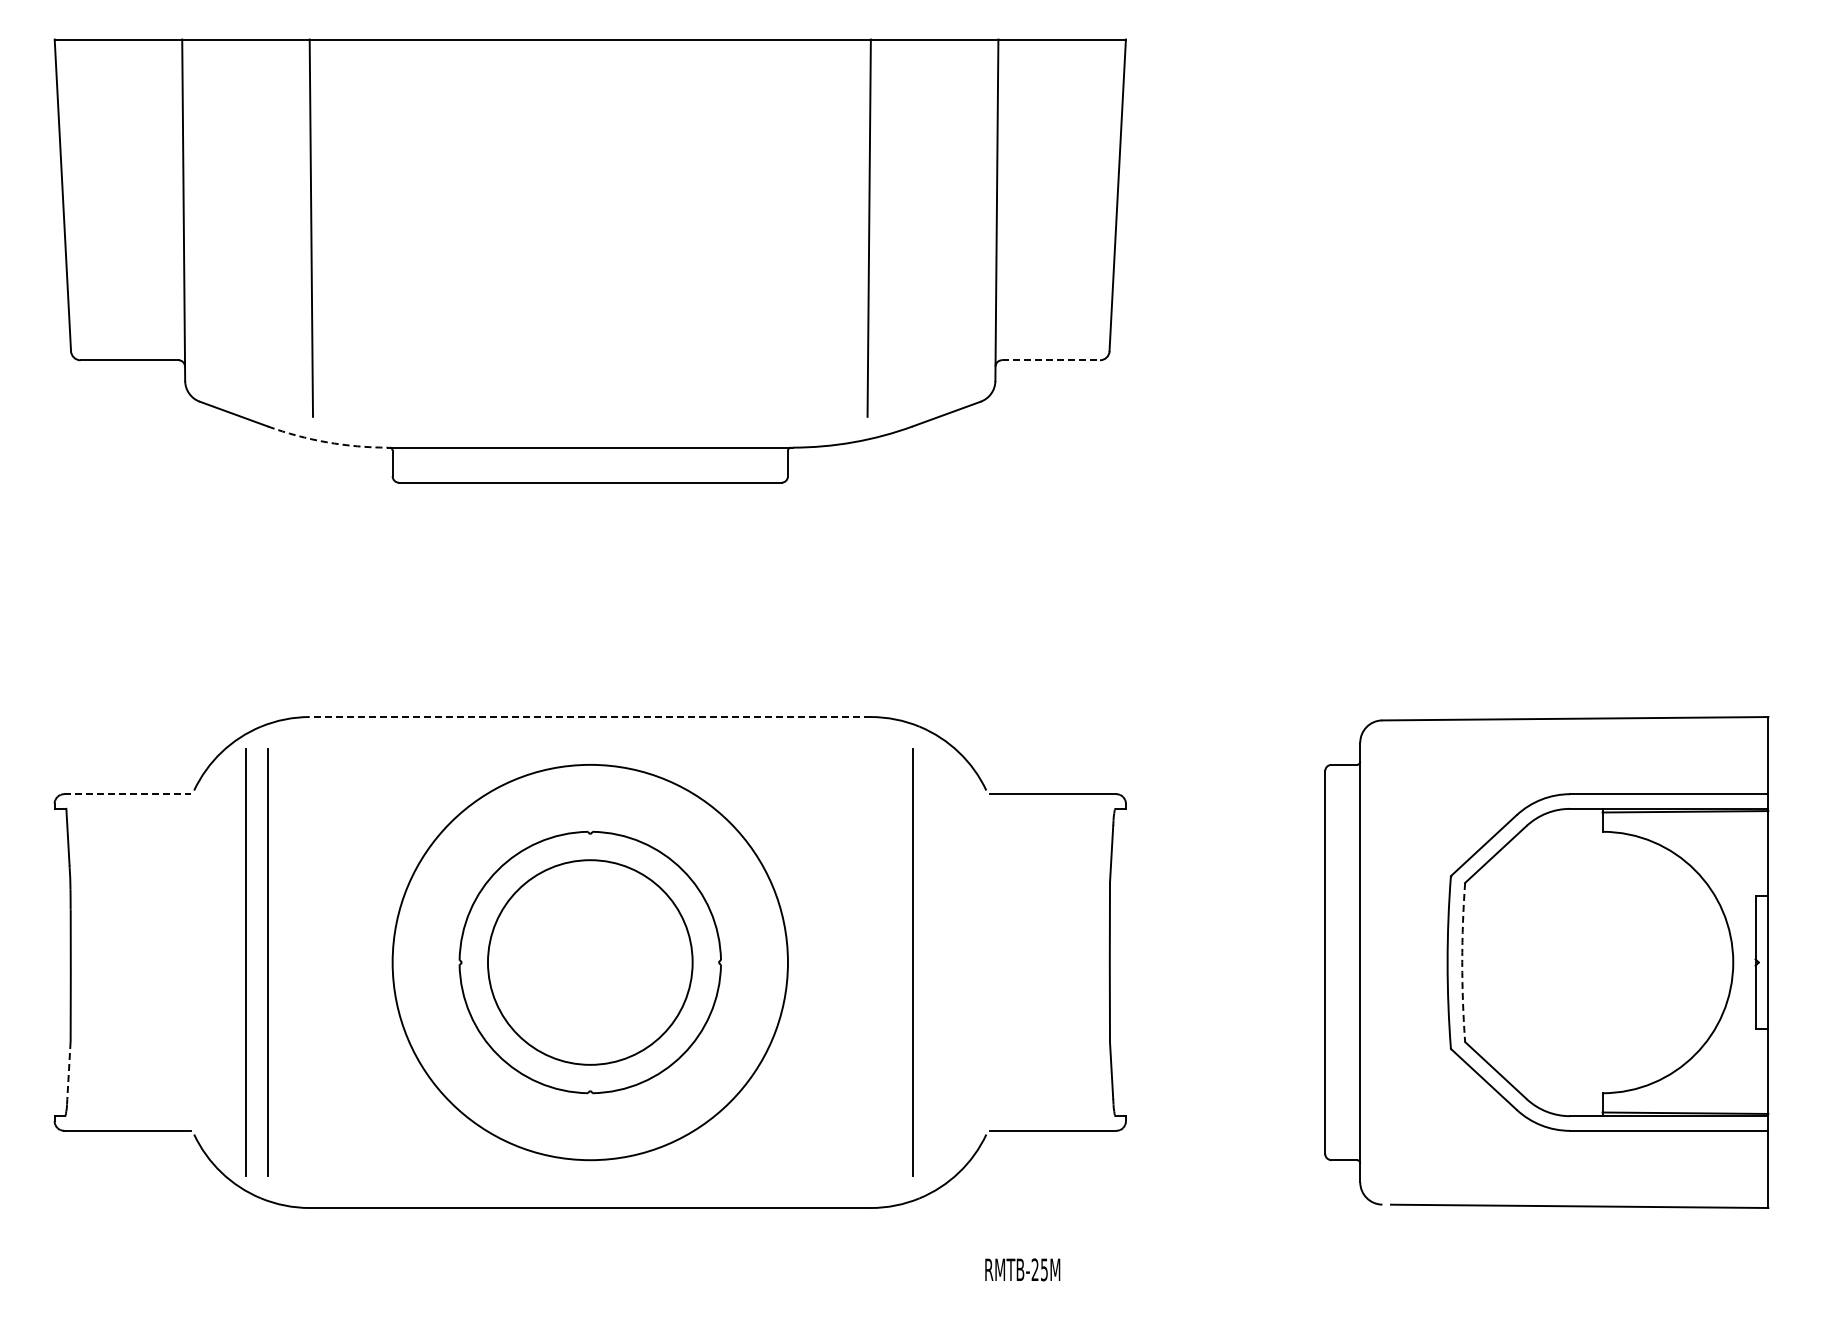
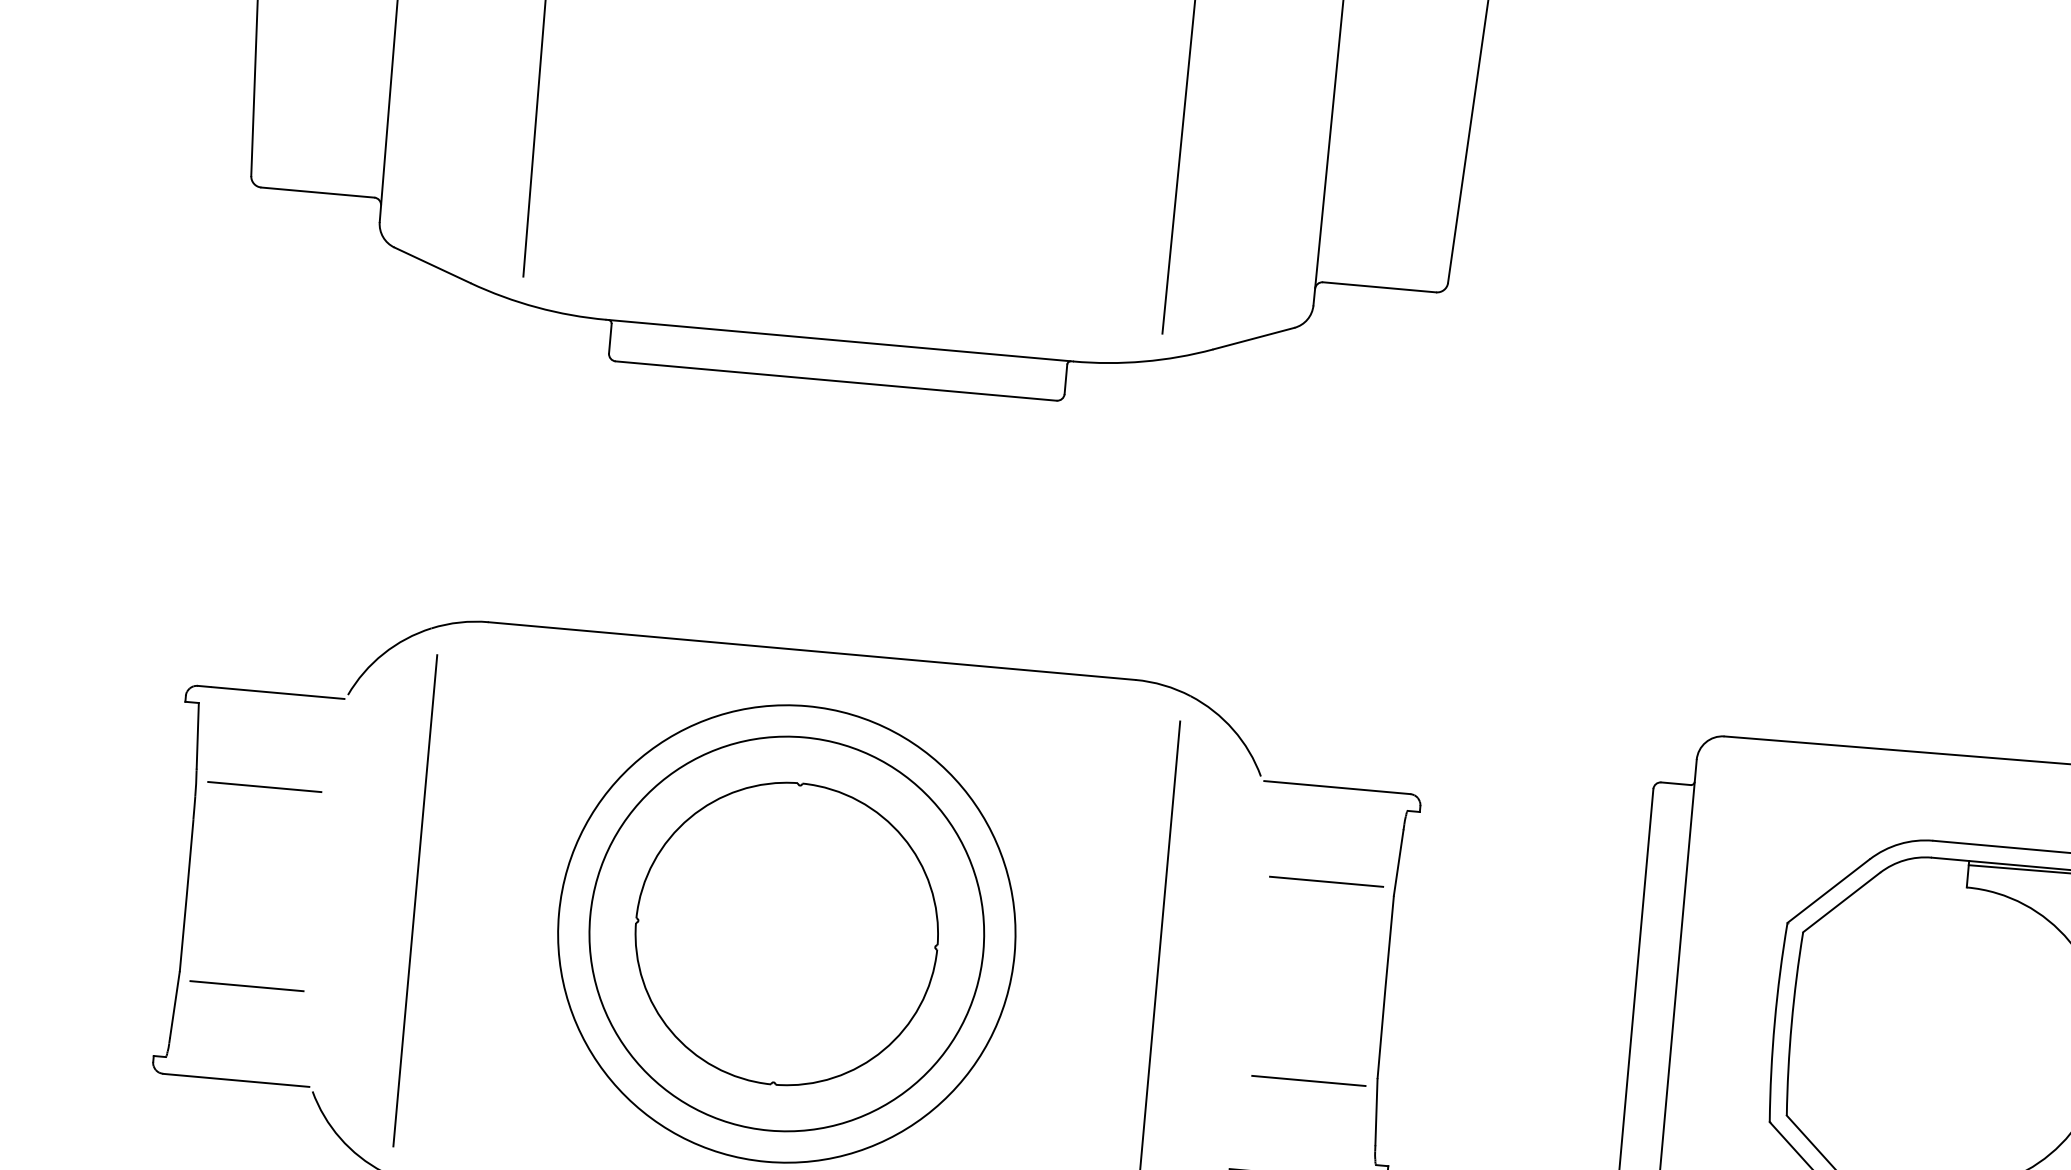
line: (1051, 360) -> (1380, 287), dashed -> solid
arc: (326, 442) -> (536, 307), dashed -> solid
line: (590, 717) -> (812, 651), dashed -> solid
line: (127, 794) -> (270, 692), dashed -> solid
line: (129, 876) -> (264, 787), added
line: (1050, 876) -> (1326, 882), added
line: (245, 962) -> (389, 898), removed
circle: (589, 962) -> (785, 933), size x1.67
arc: (1462, 962) -> (1791, 1023), dashed -> solid
line: (129, 1048) -> (246, 985), added
line: (1050, 1048) -> (1308, 1080), added
line: (68, 1070) -> (174, 1004), dashed -> solid

